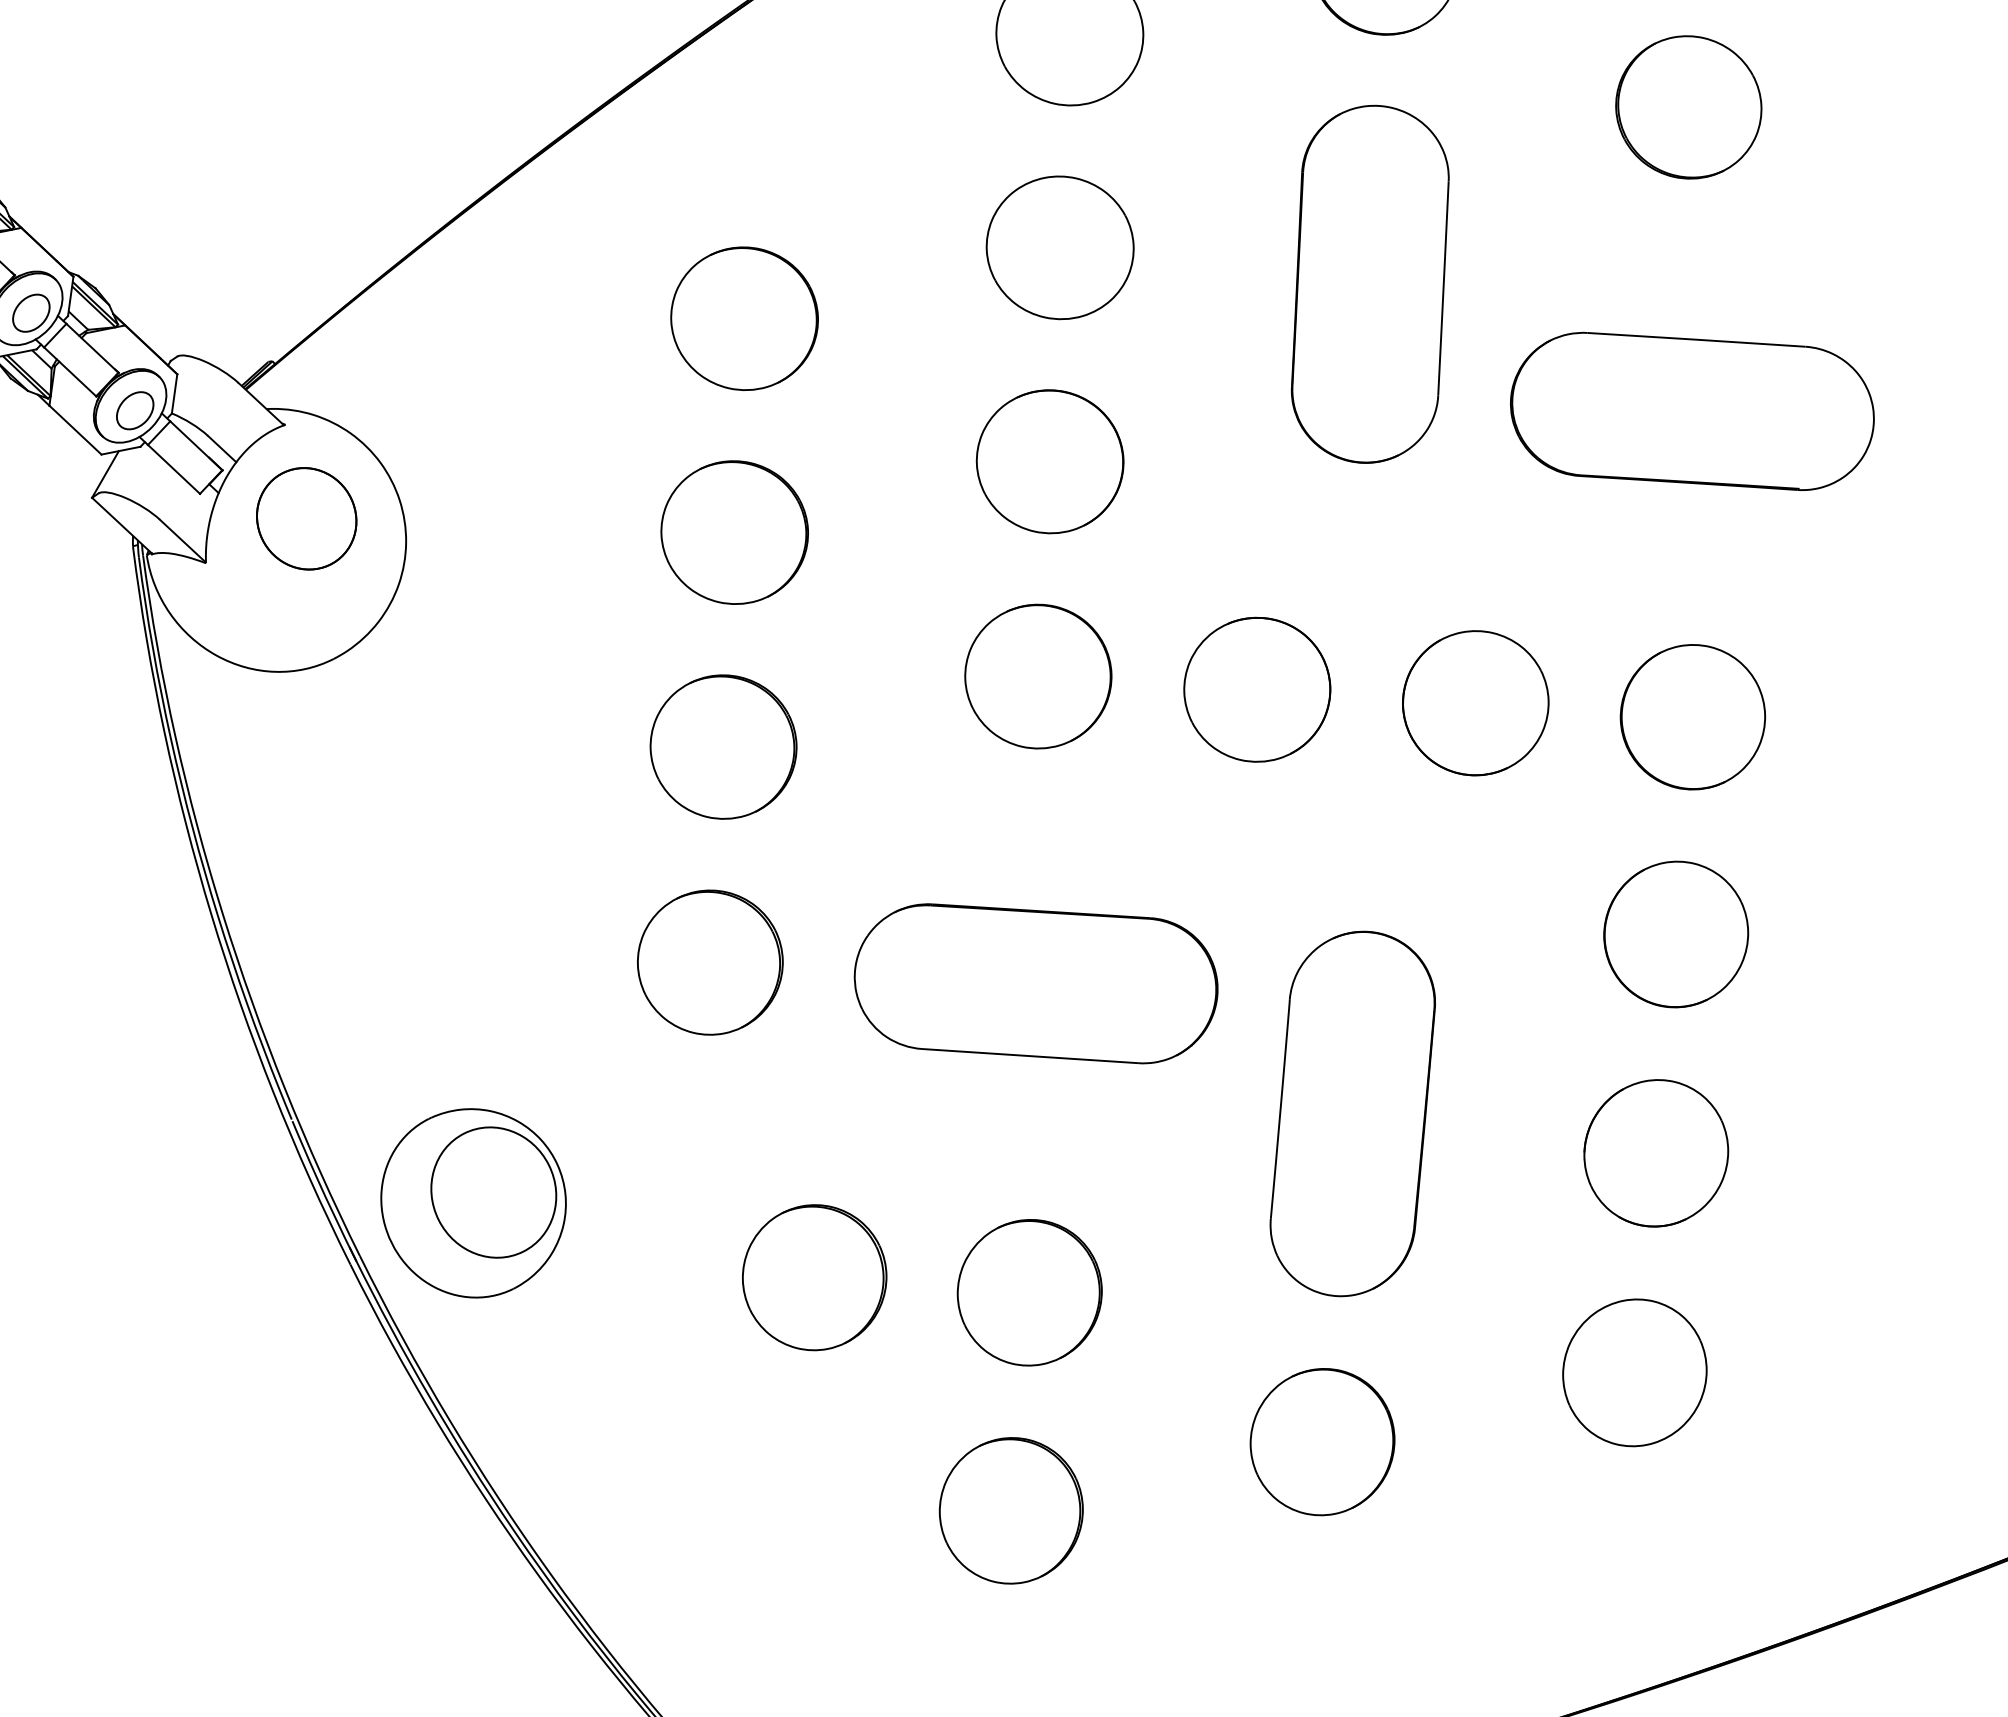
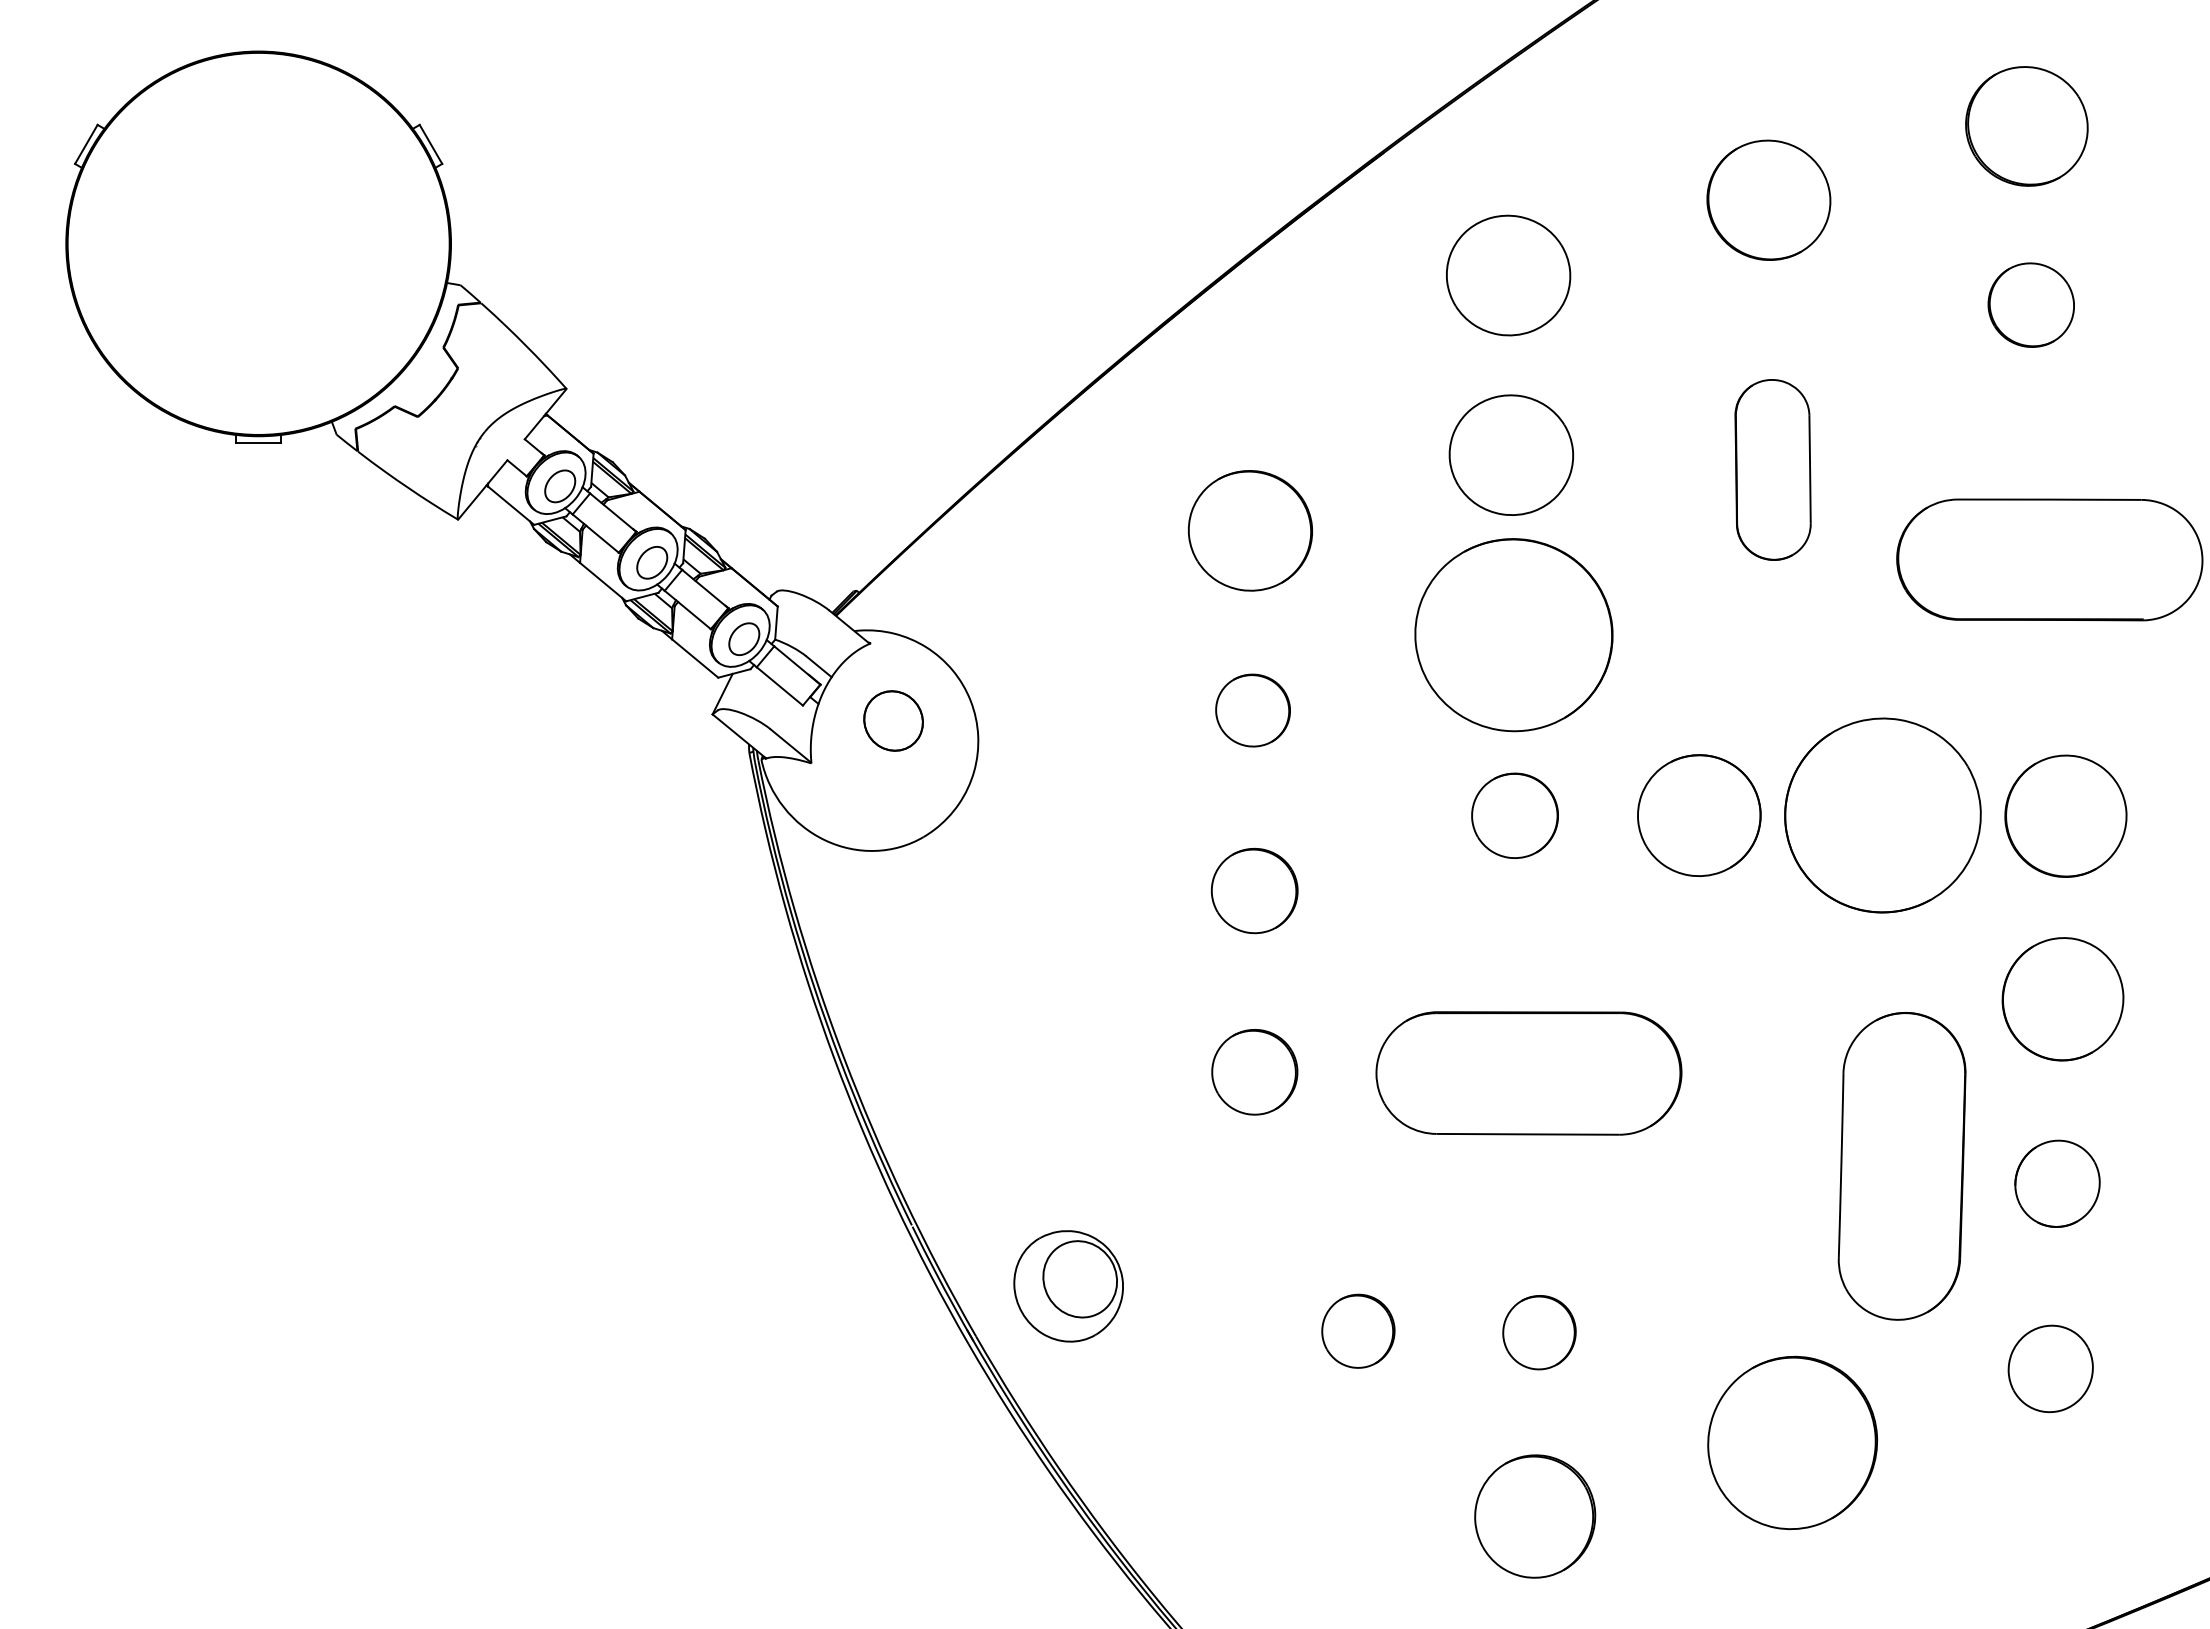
part: (1689, 106) -> (2031, 304), size x0.7
part: (1369, 283) -> (1772, 469), size x0.6
part: (1049, 461) -> (1513, 634), size x1.6
part: (306, 518) -> (893, 720), size x0.7
part: (733, 532) -> (1252, 710), size x0.6
part: (1037, 676) -> (1514, 815), size x0.7
part: (1476, 703) -> (1883, 815), size x1.6
part: (723, 746) -> (1254, 890), size x0.7
part: (710, 961) -> (1254, 1071), size x0.7
part: (1352, 1114) -> (1901, 1166), moved
part: (1656, 1153) -> (2057, 1183), size x0.7
part: (473, 1203) -> (1068, 1286), size x0.7
part: (814, 1278) -> (1358, 1331), size x0.6
part: (1029, 1292) -> (1539, 1332), size x0.6
part: (1634, 1372) -> (2050, 1368), size x0.7
part: (1322, 1441) -> (1792, 1442), size x1.4

